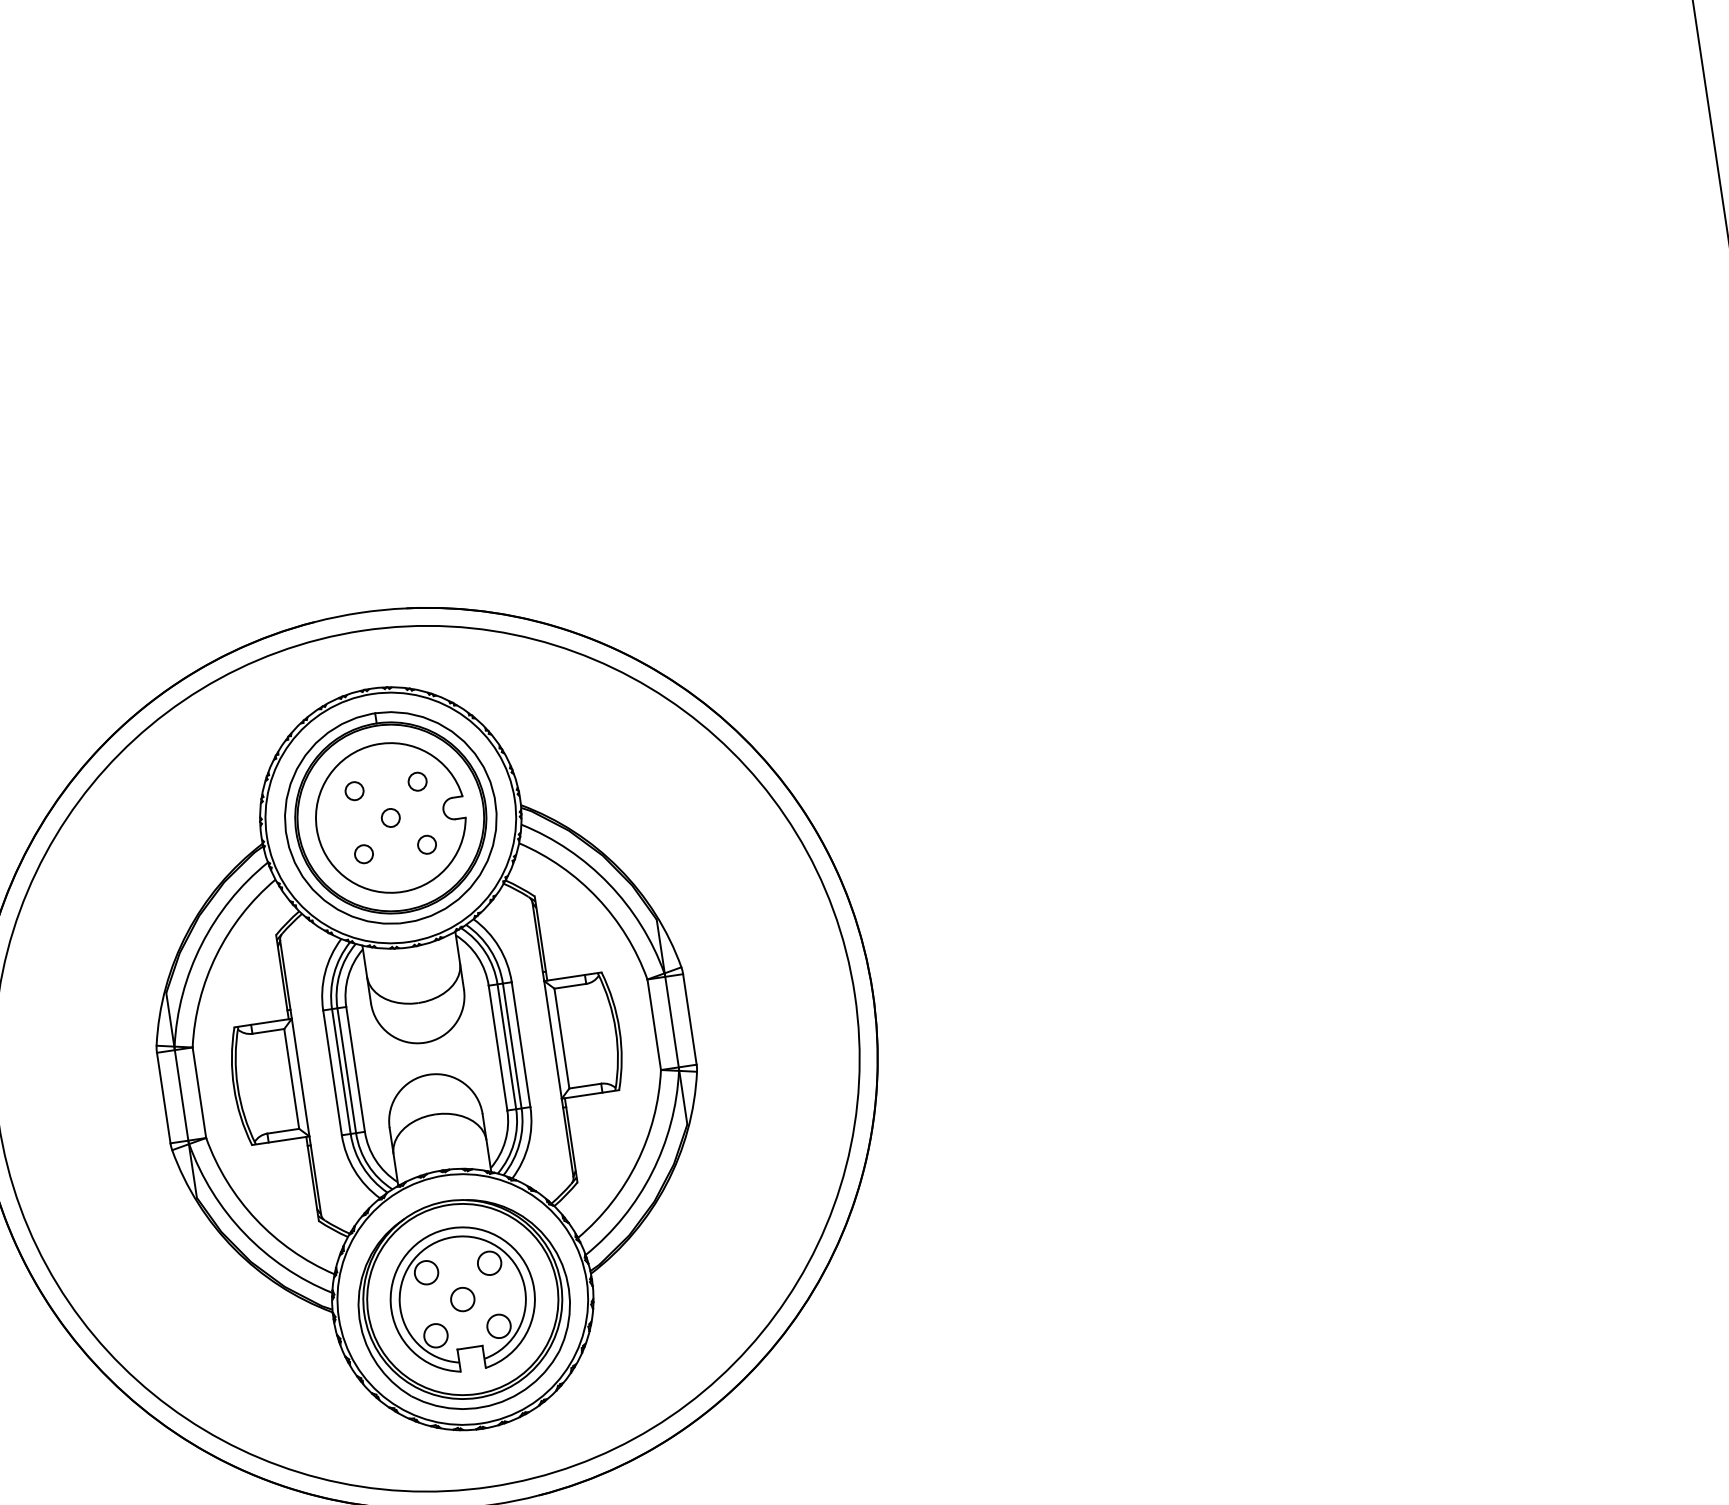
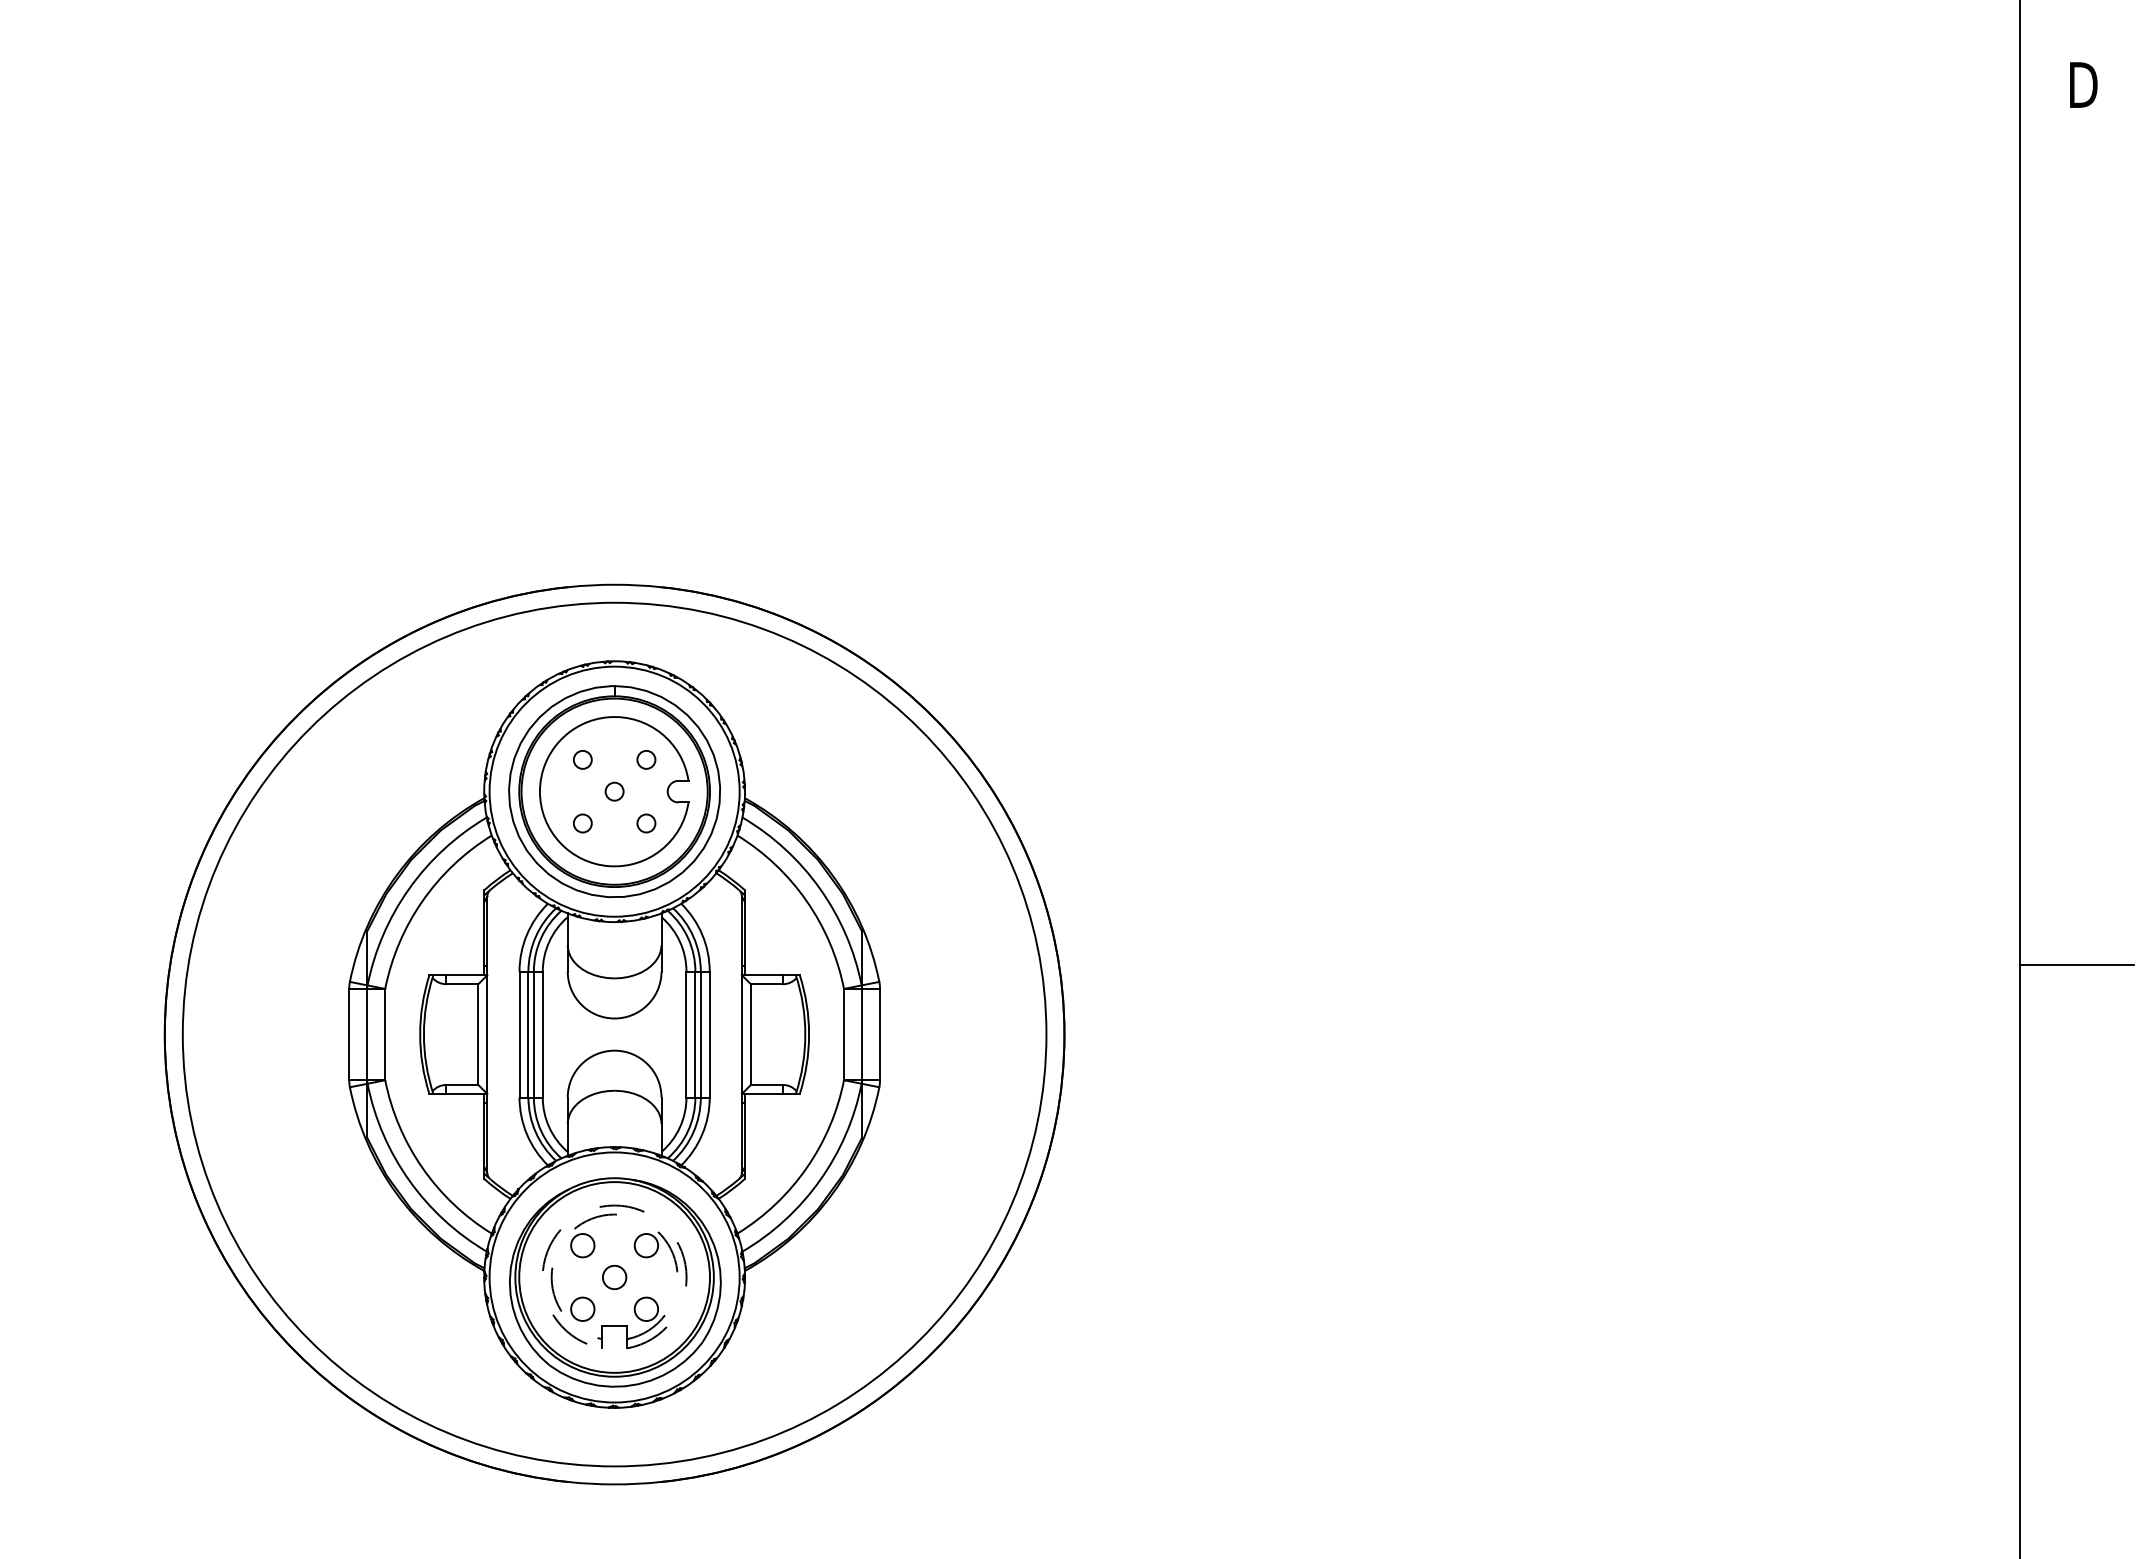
arc: (452, 1228) -> (614, 1205), solid -> dashed
arc: (453, 1237) -> (614, 1214), solid -> dashed

